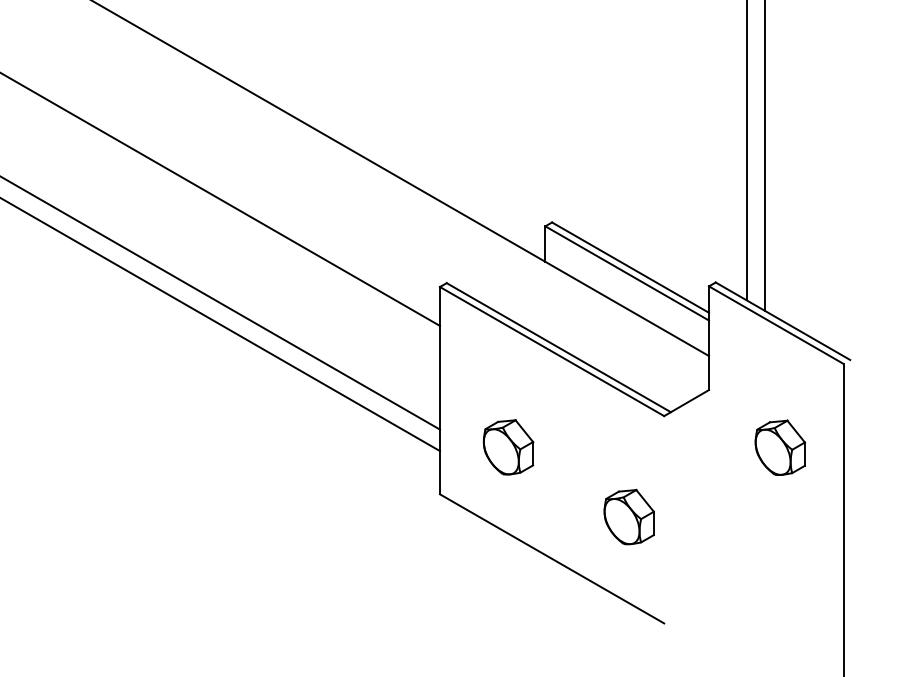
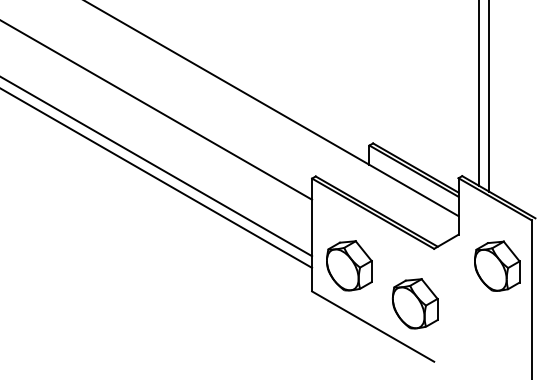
part: (508, 446) -> (349, 265), size x1.67
part: (780, 446) -> (497, 265), size x1.67
part: (628, 516) -> (414, 303), size x1.67

